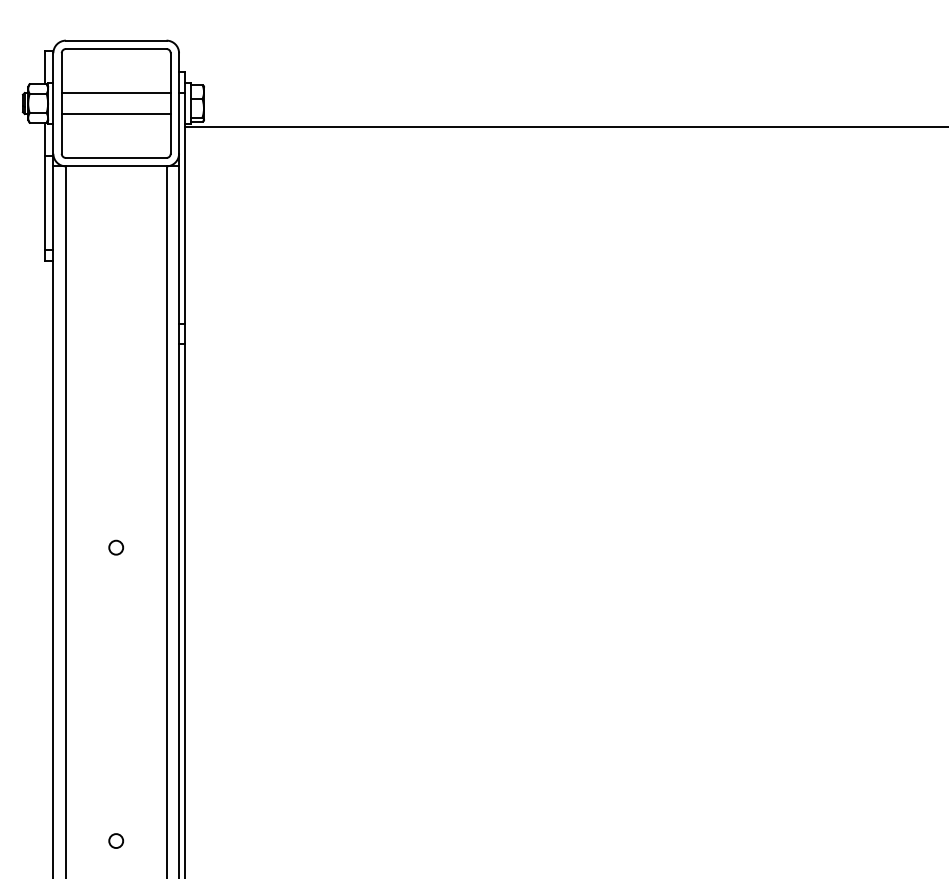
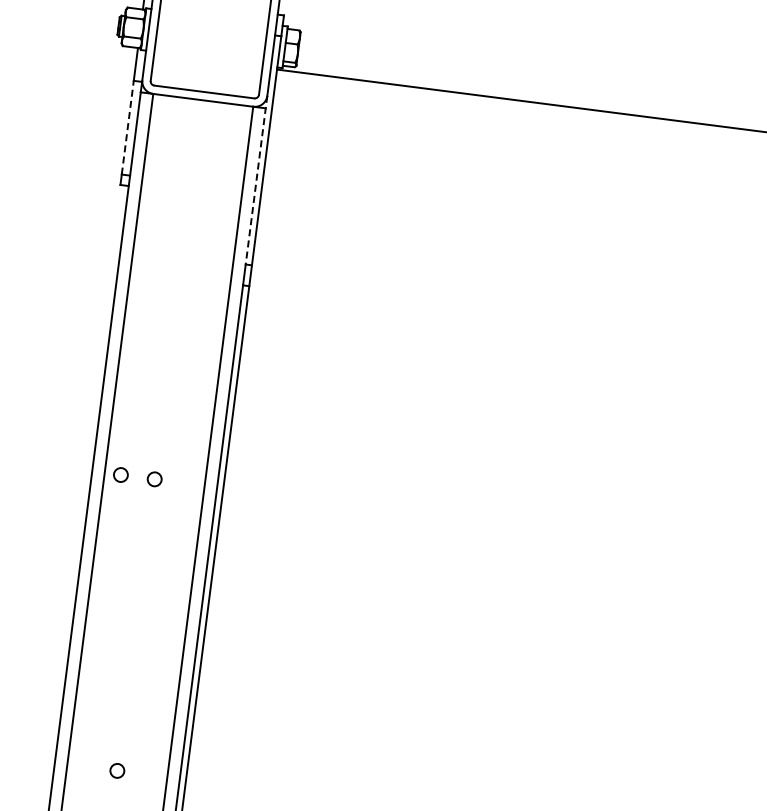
line: (115, 93) -> (211, 27), removed
line: (115, 113) -> (209, 47), removed
line: (44, 202) -> (127, 127), solid -> dashed
line: (179, 238) -> (256, 180), solid -> dashed
circle: (82, 547) -> (121, 474), added

